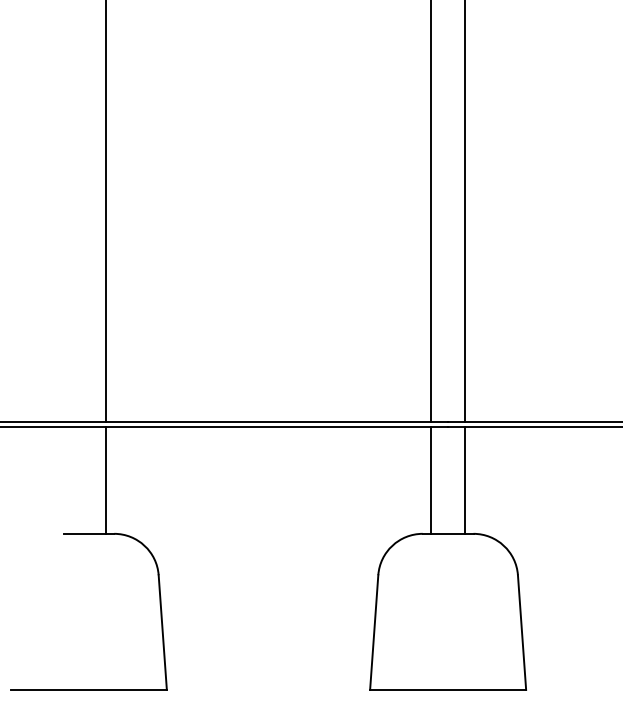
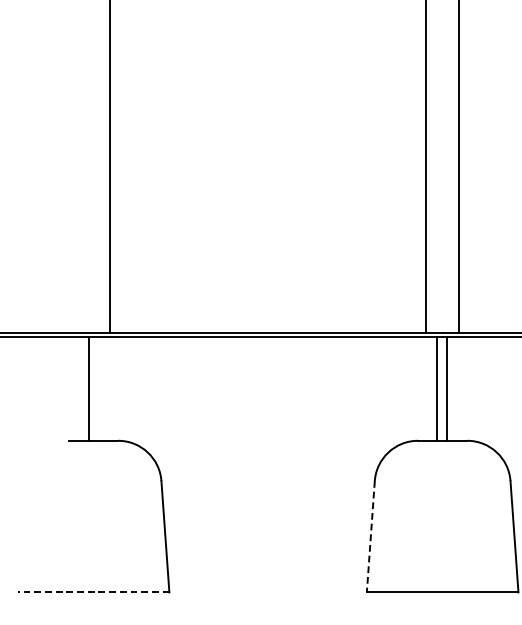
line: (105, 479) -> (88, 388), moved
line: (431, 479) -> (446, 388), moved
line: (465, 479) -> (437, 388), moved
line: (374, 633) -> (371, 537), solid -> dashed
line: (88, 689) -> (93, 592), solid -> dashed

